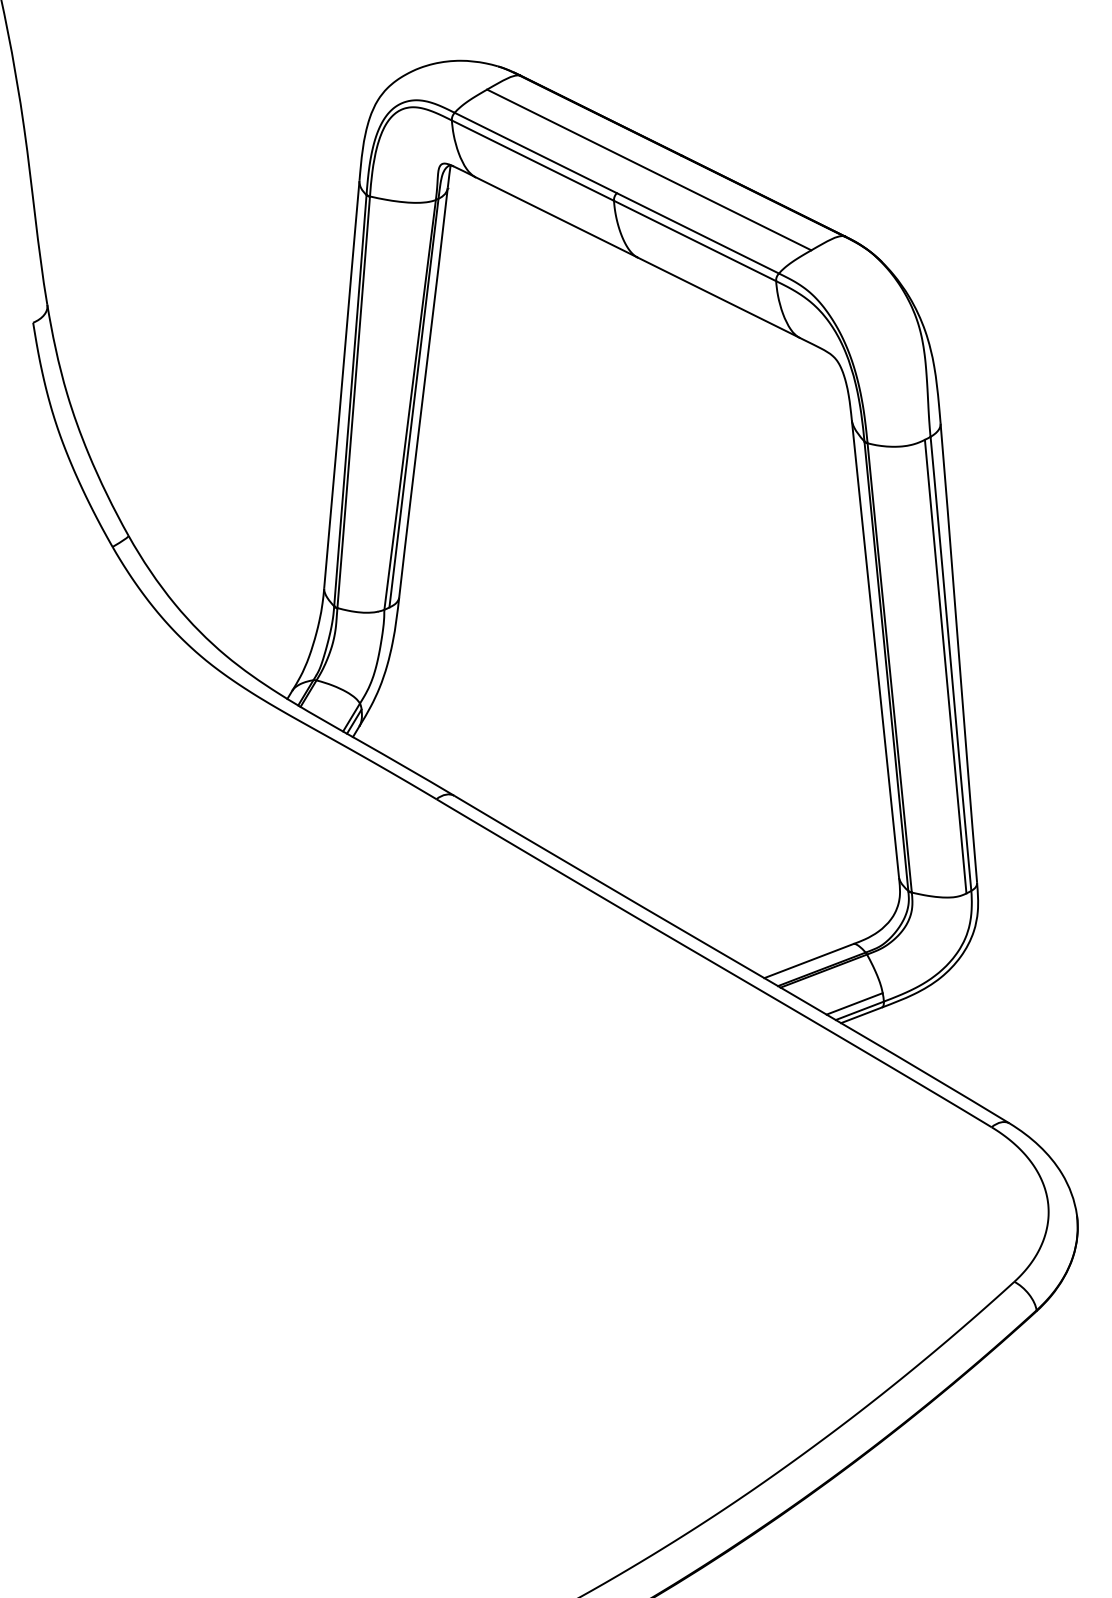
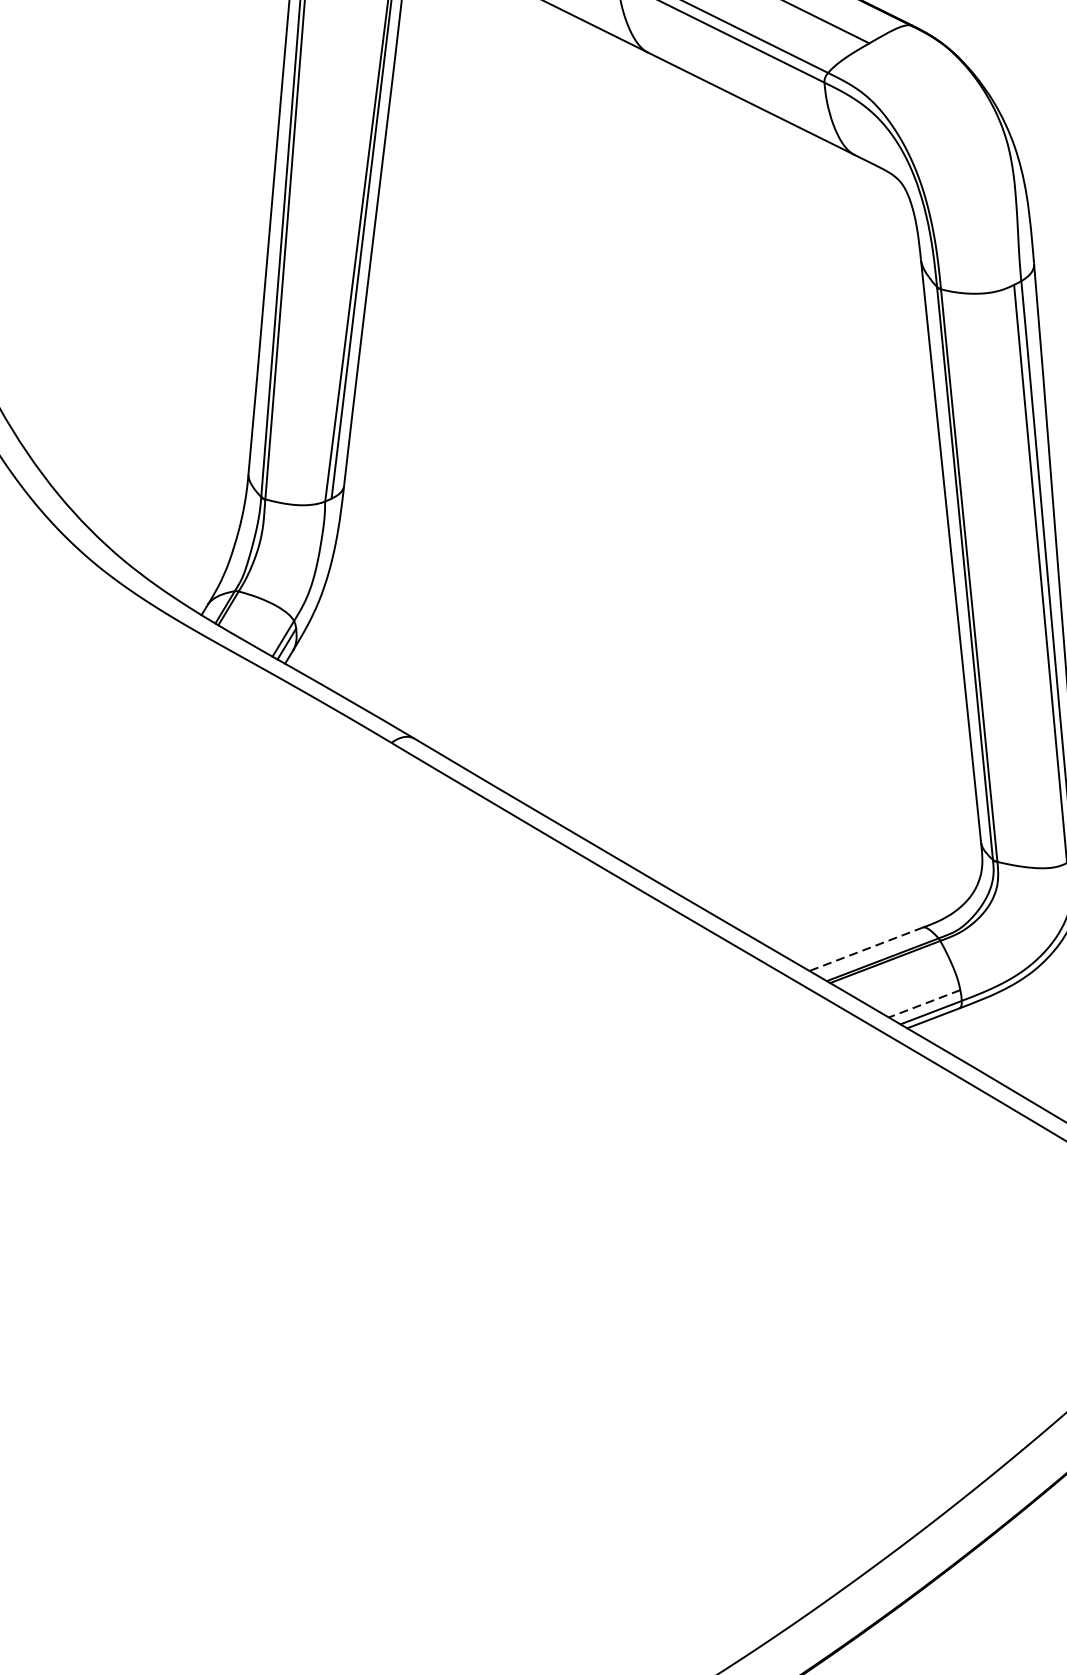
line: (808, 961) -> (865, 949), solid -> dashed
line: (854, 1004) -> (924, 1004), solid -> dashed

